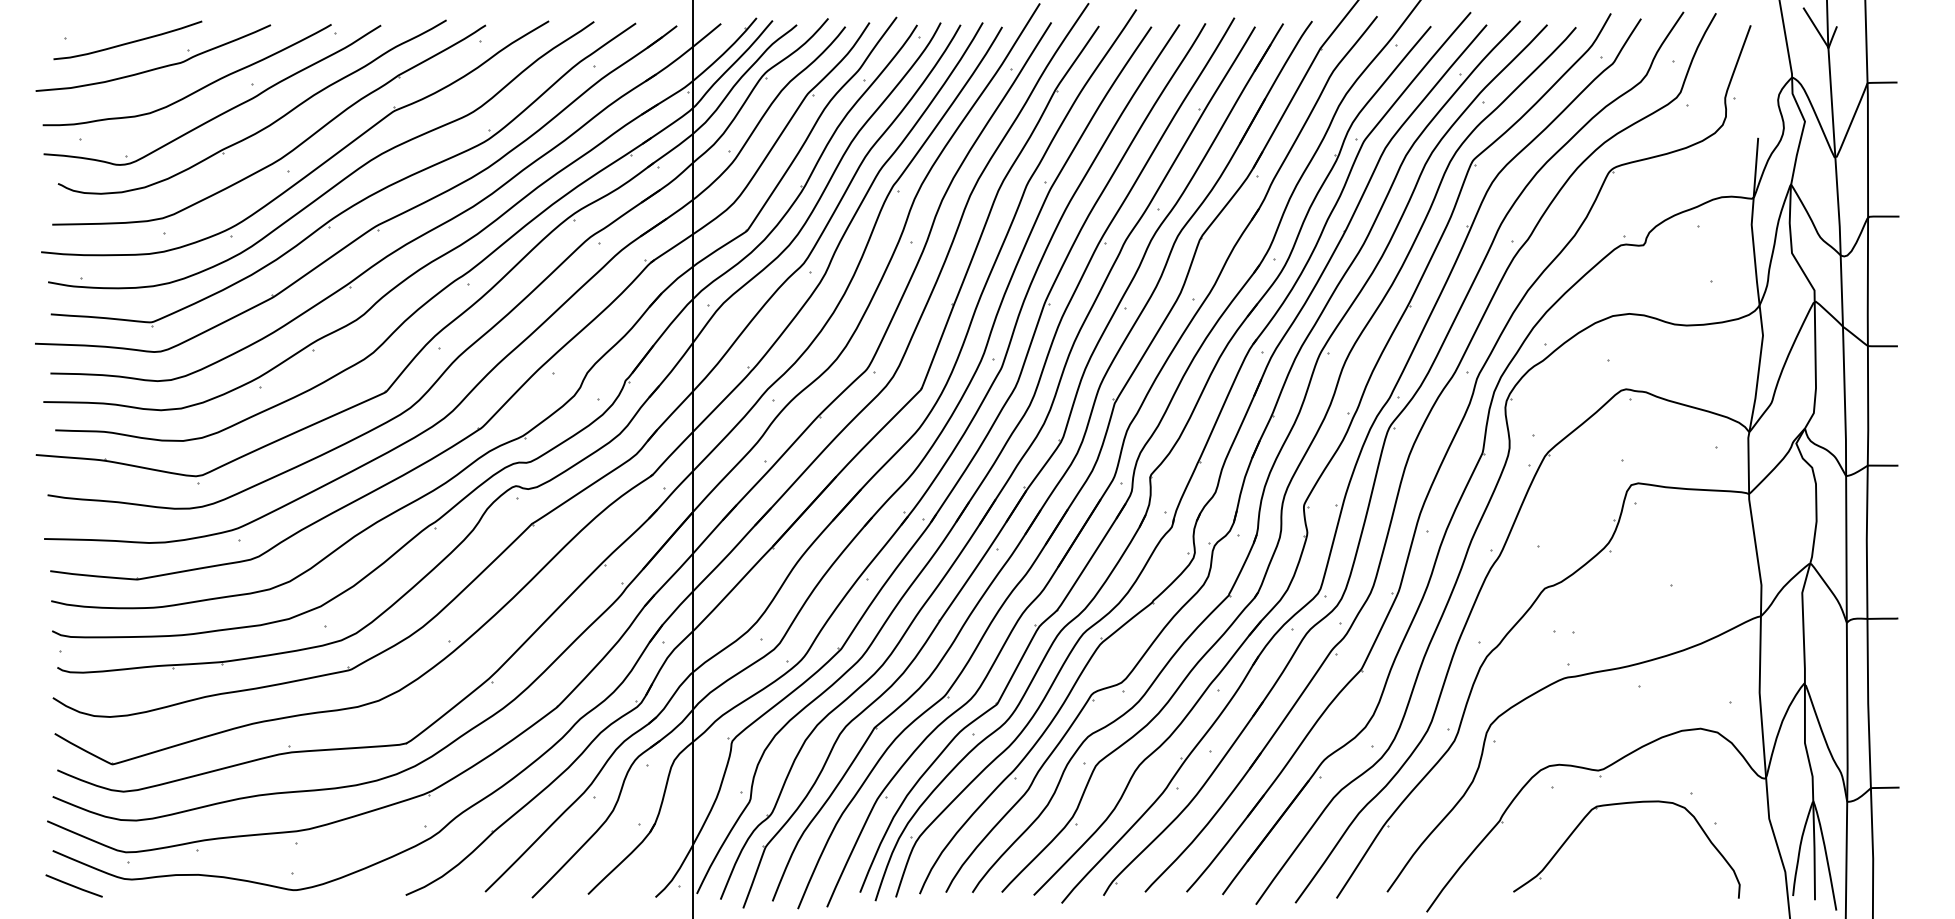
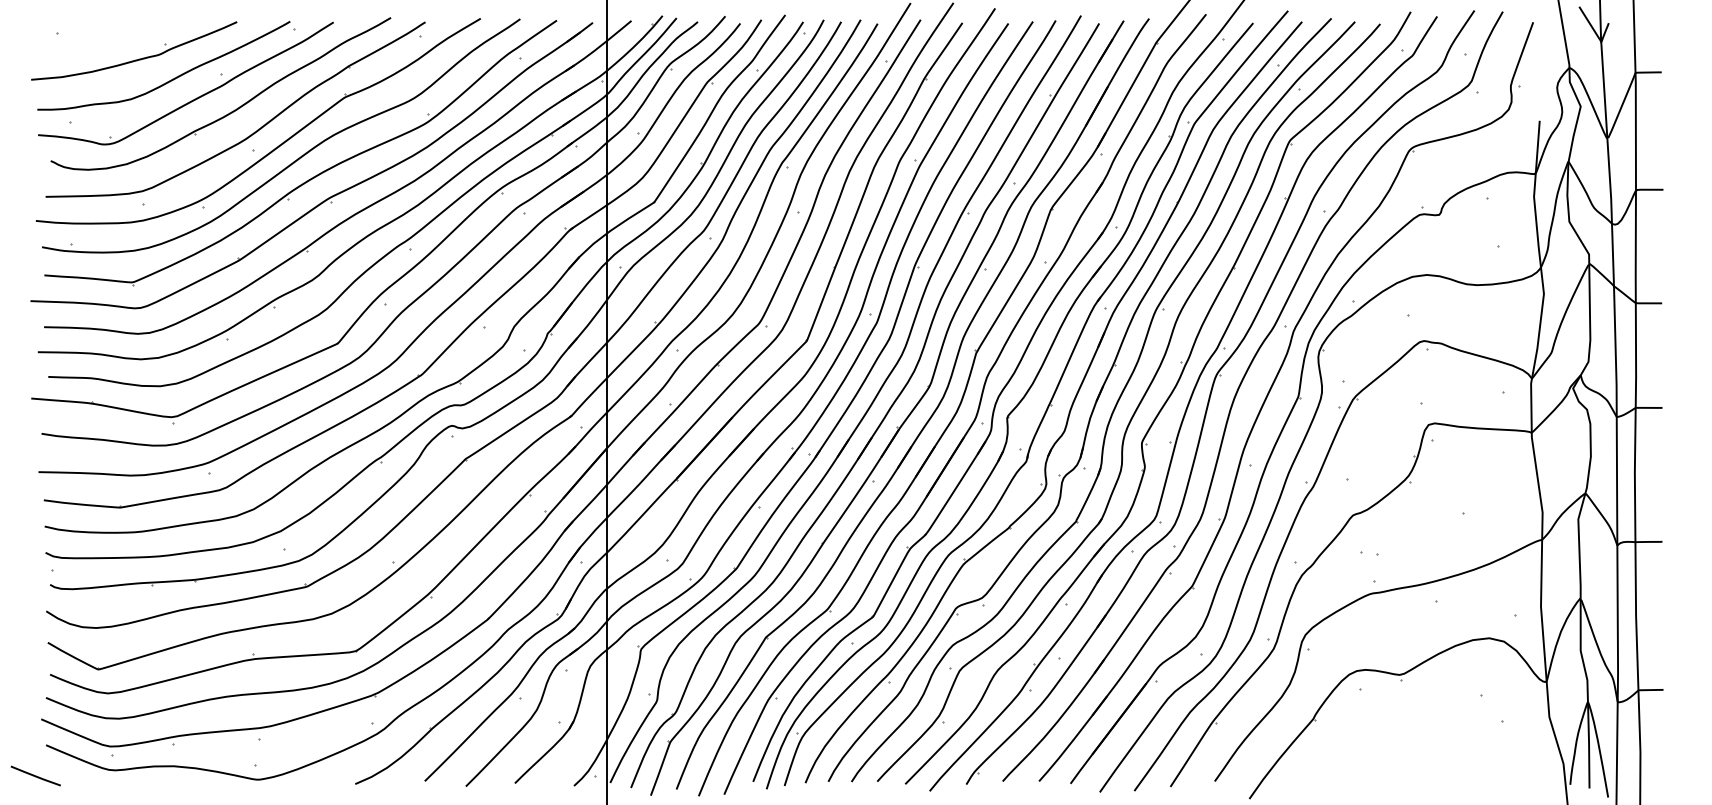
curve: (127, 42) -> (111, 37), removed
part: (1626, 804) -> (1424, 704), removed
line: (73, 885) -> (35, 775), moved

